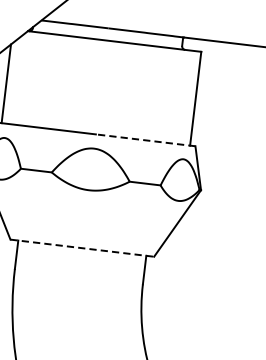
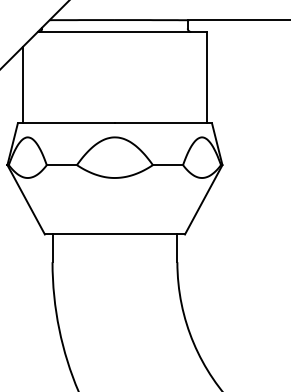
line: (145, 140) -> (163, 123), dashed -> solid
line: (82, 248) -> (115, 234), dashed -> solid

